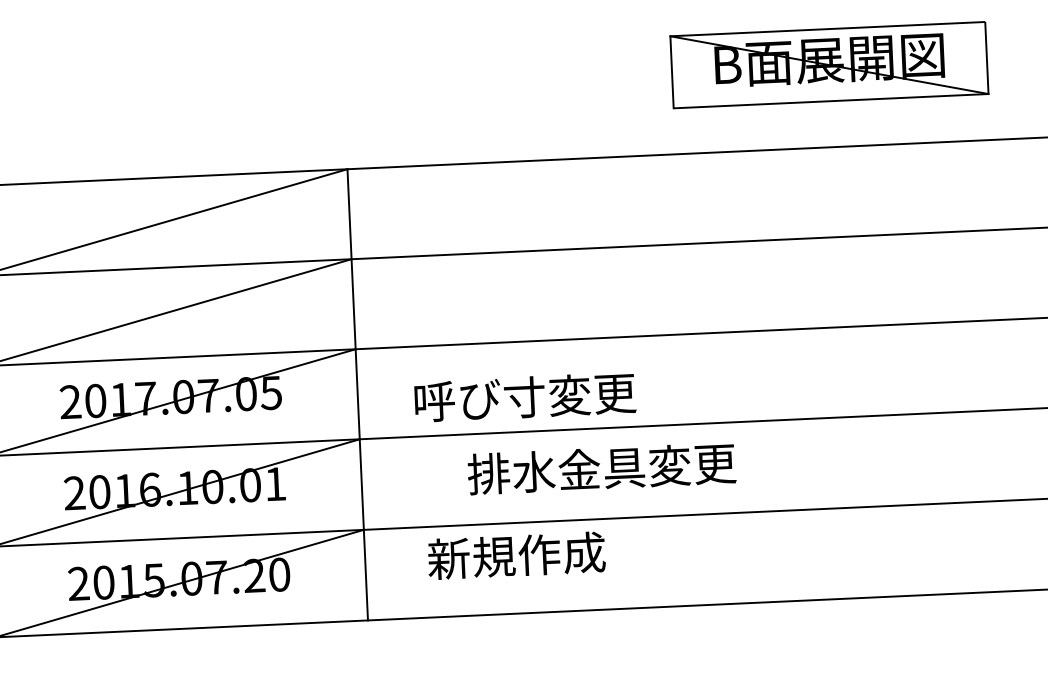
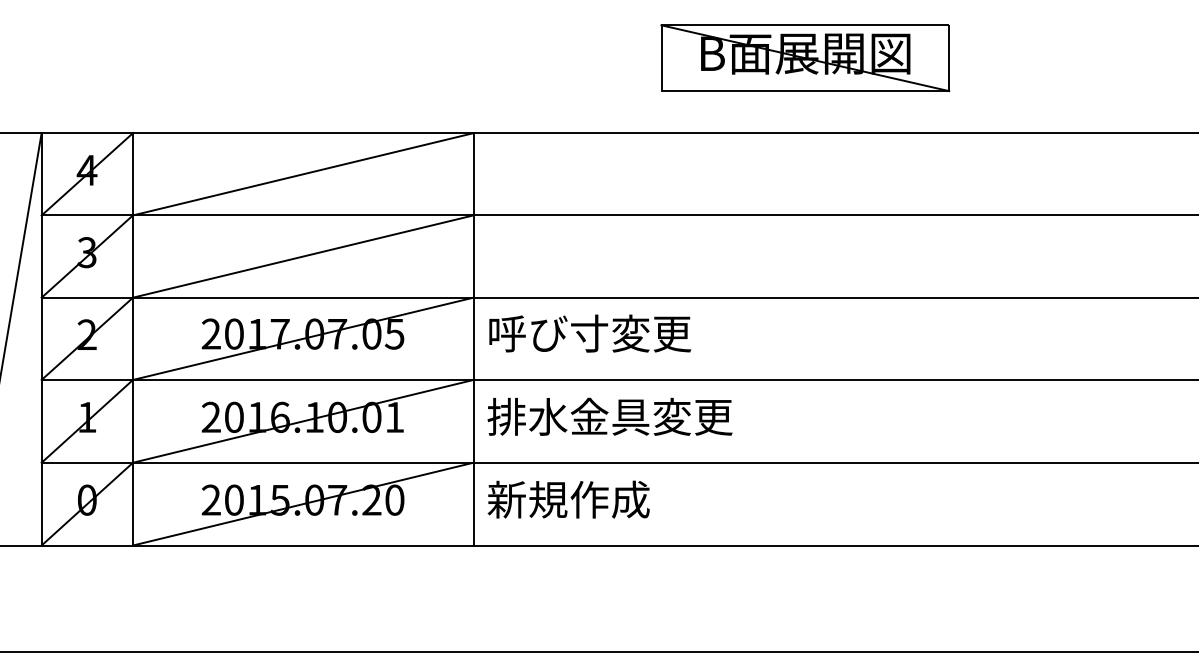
part: (829, 65) -> (805, 58), moved
text: (525, 397) -> (590, 333), moved
text: (601, 468) -> (609, 416), moved
text: (516, 555) -> (568, 499), moved

